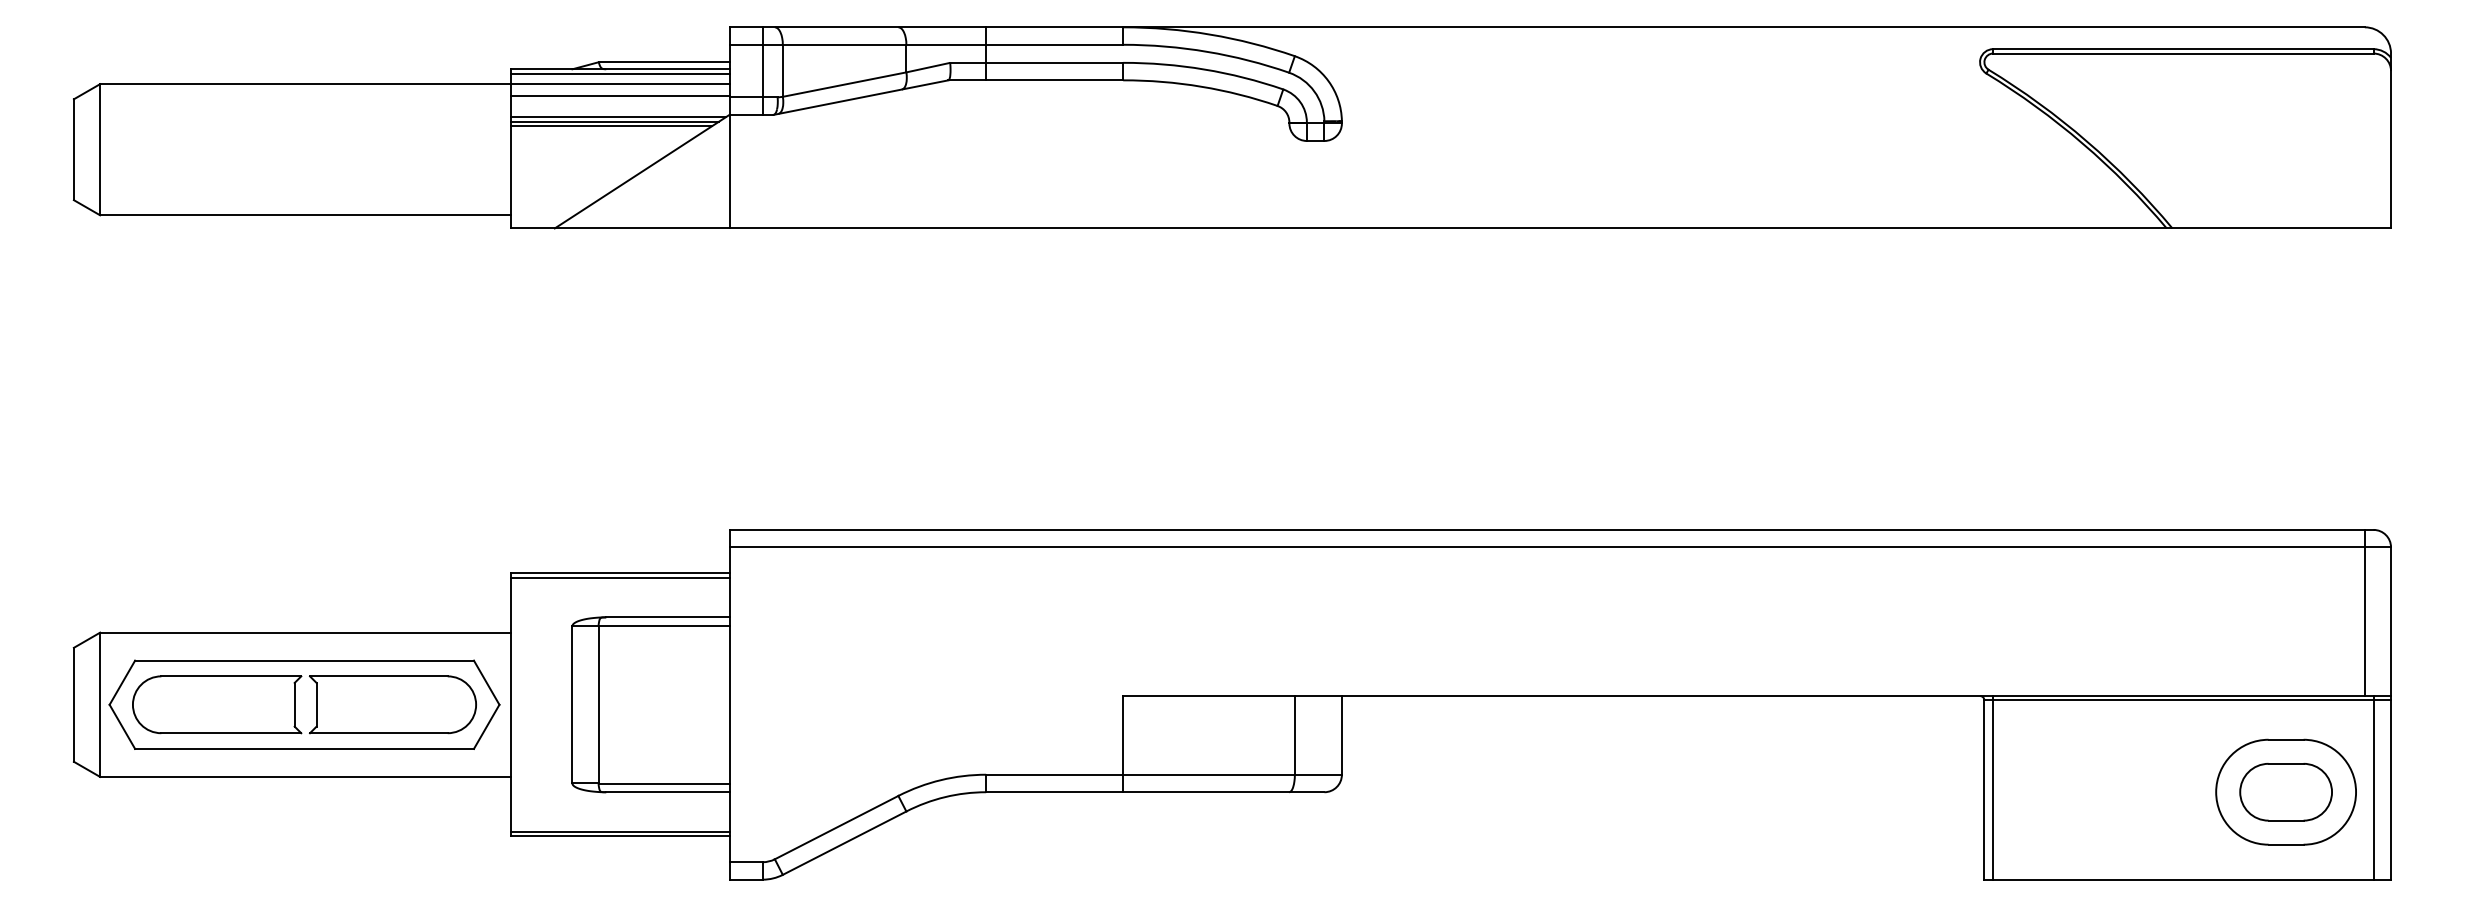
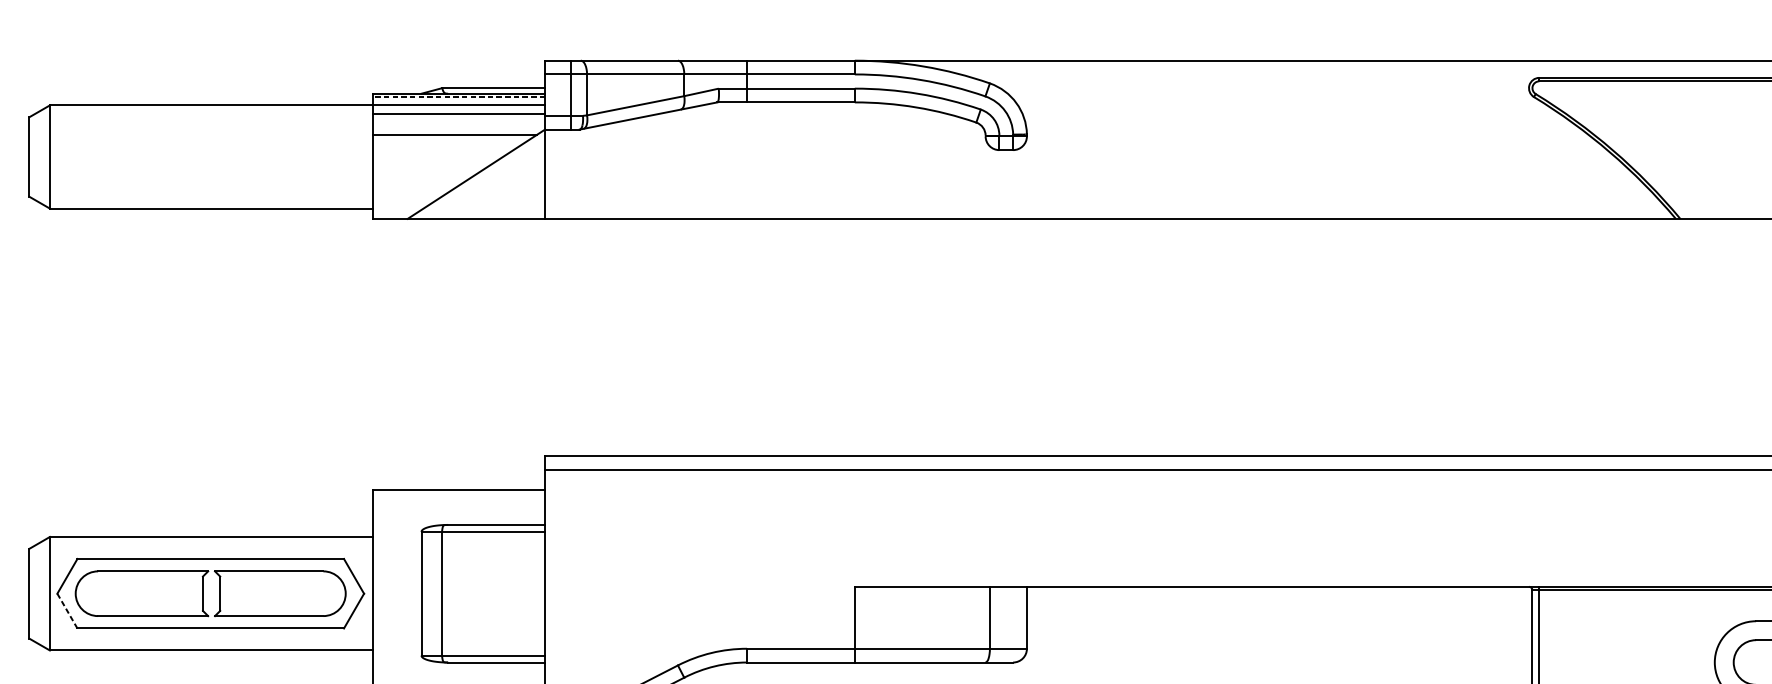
line: (619, 73) -> (458, 97), solid -> dashed
line: (618, 117) -> (457, 131), removed
line: (611, 126) -> (452, 138), removed
line: (620, 577) -> (459, 493), removed
line: (122, 727) -> (67, 611), solid -> dashed

